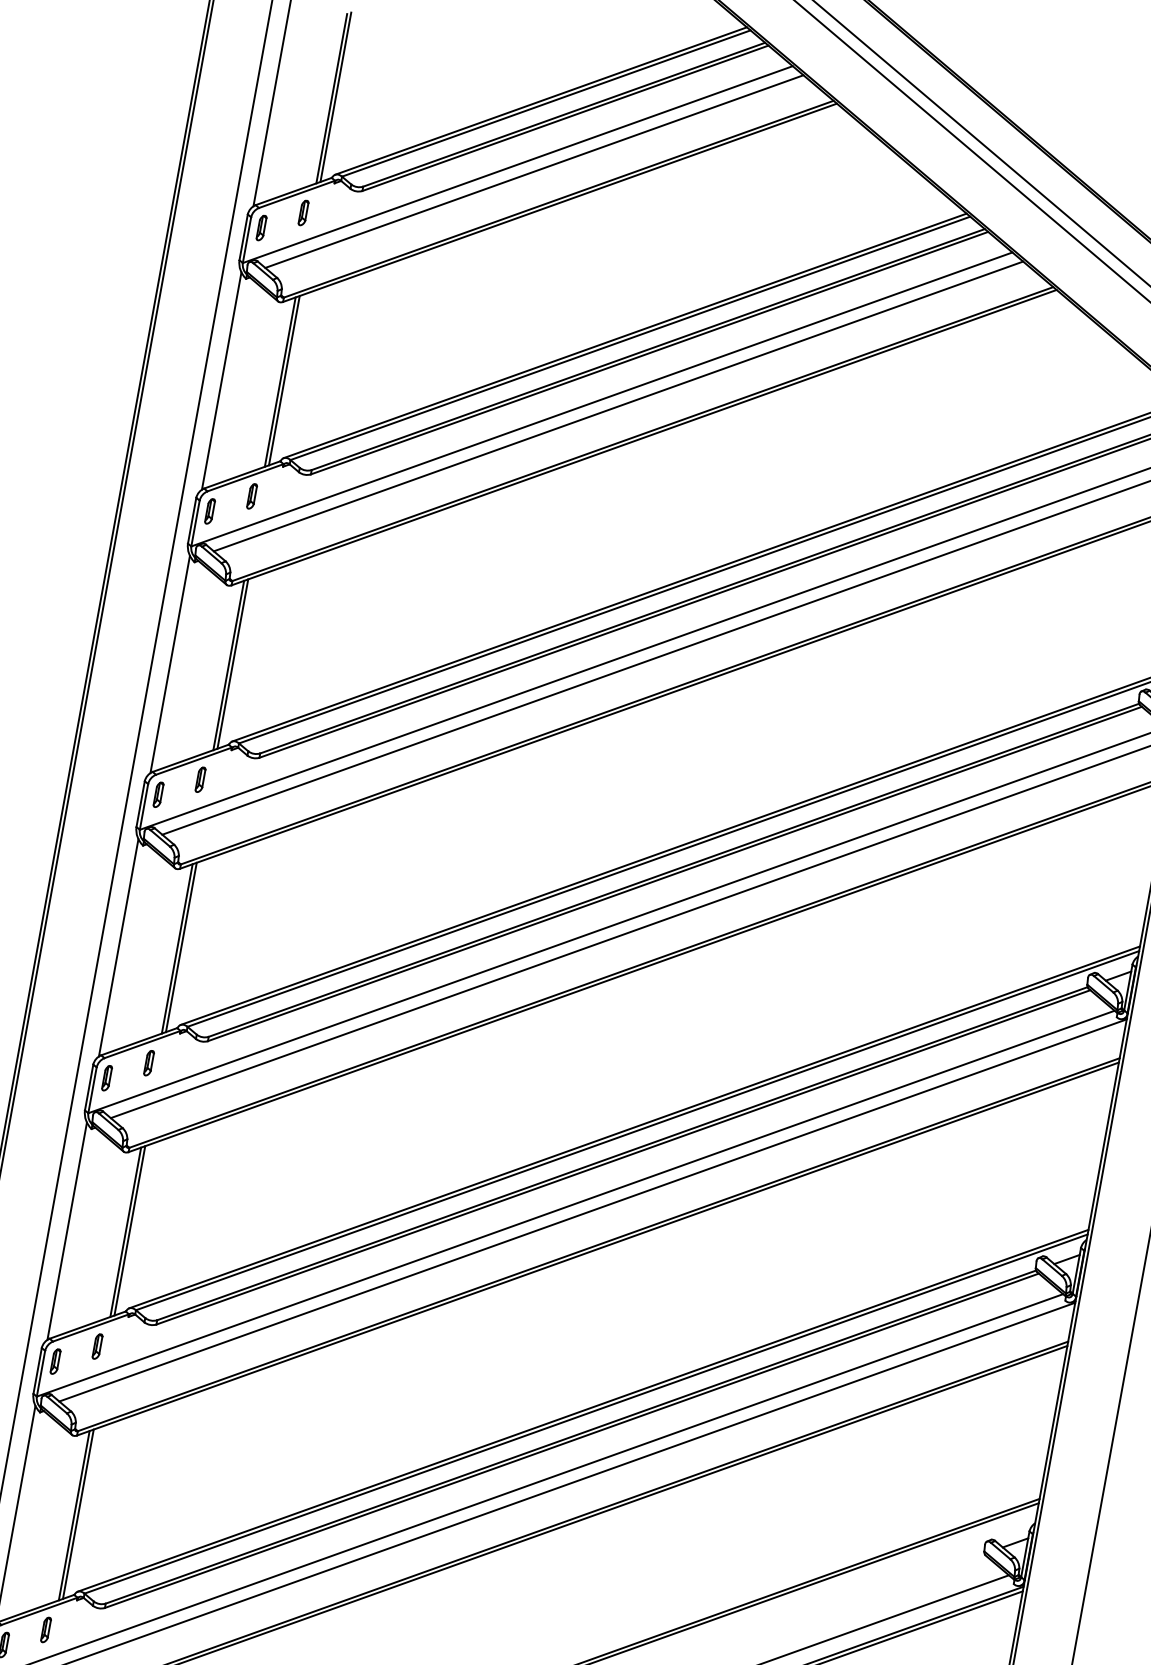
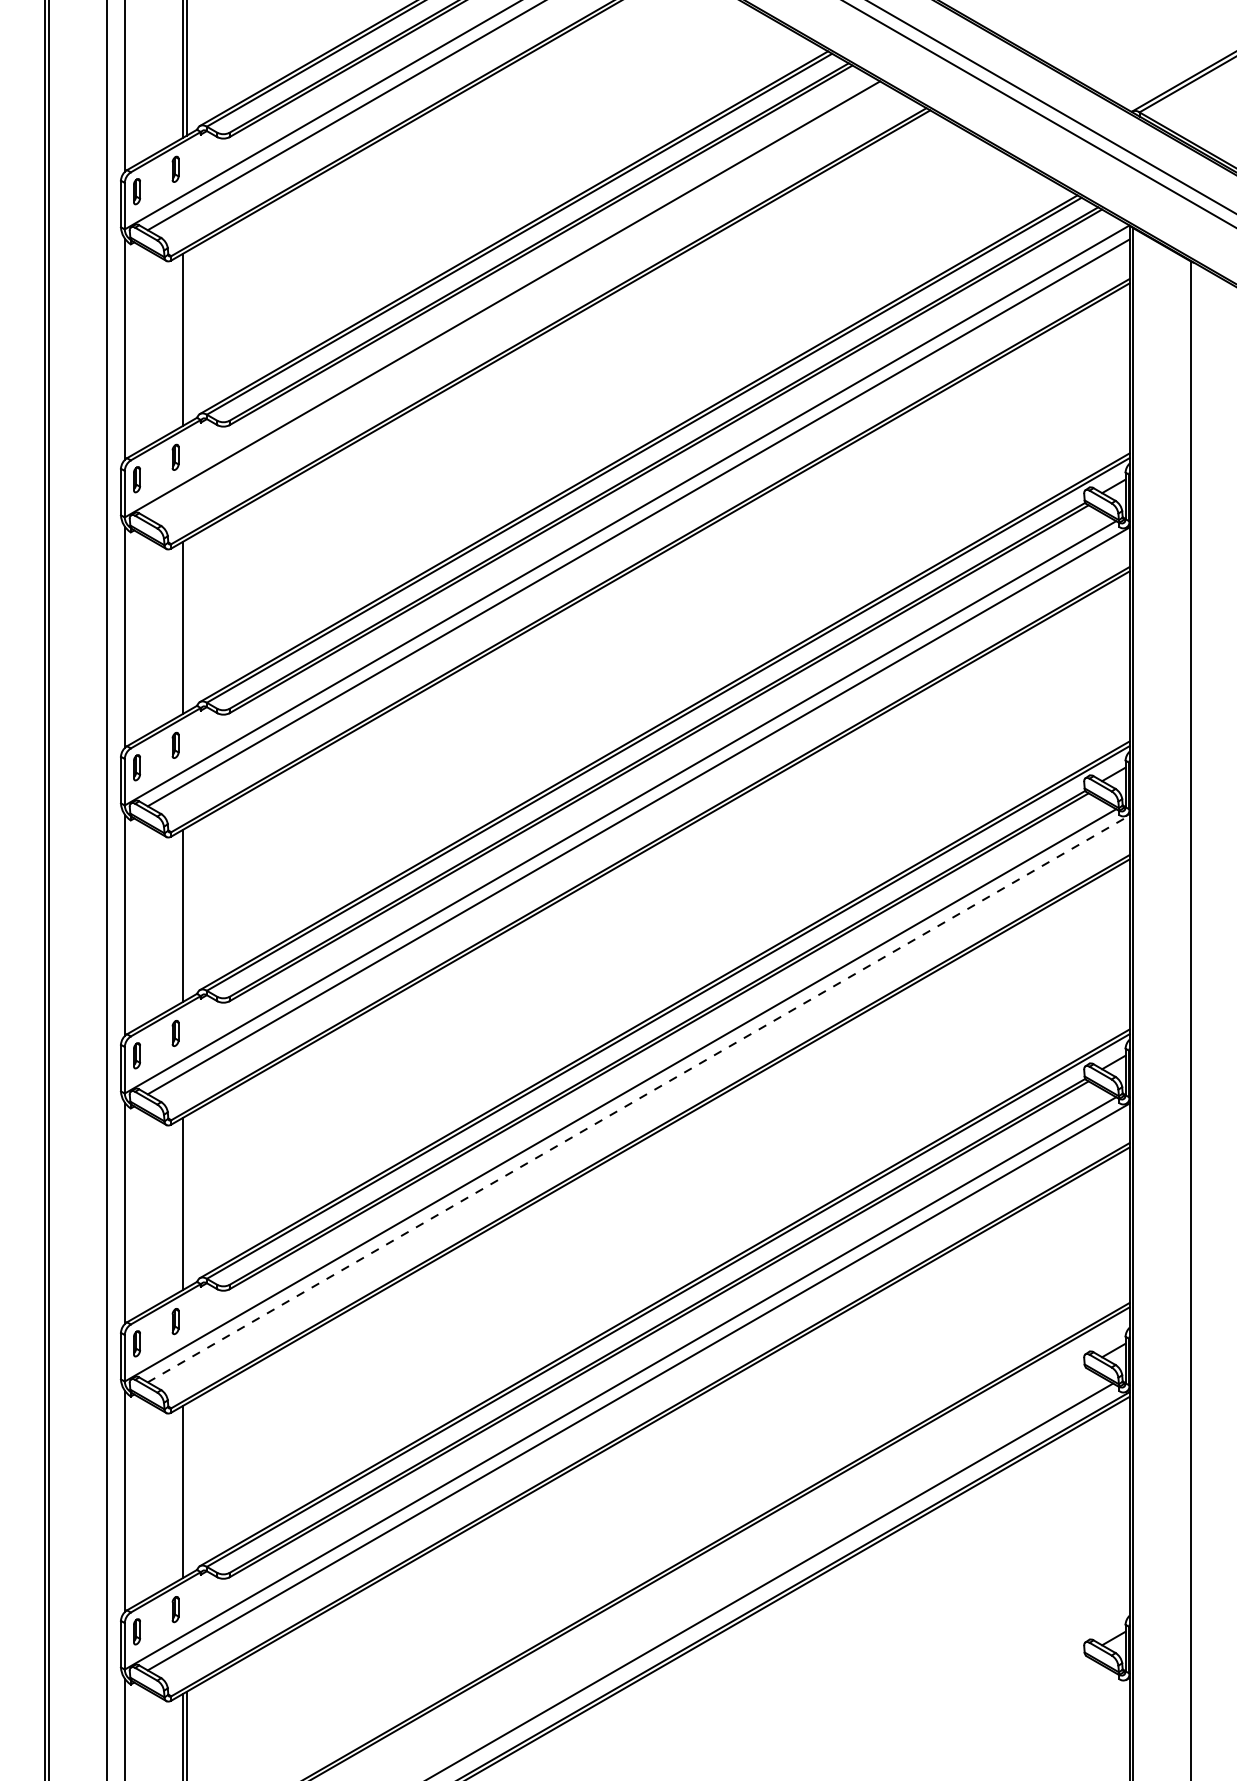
line: (284, 380) -> (186, 337), removed
line: (617, 406) -> (519, 303), removed
line: (232, 663) -> (186, 625), removed
line: (181, 947) -> (186, 913), removed
line: (592, 1209) -> (638, 1098), solid -> dashed
line: (129, 1230) -> (186, 1201), removed
line: (78, 1513) -> (186, 1489), removed

